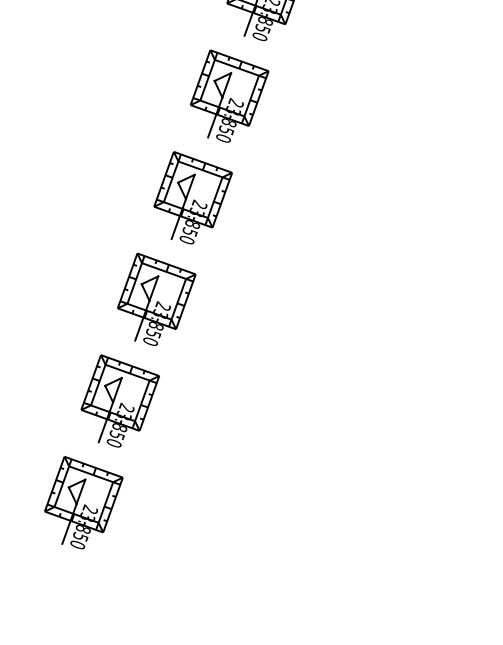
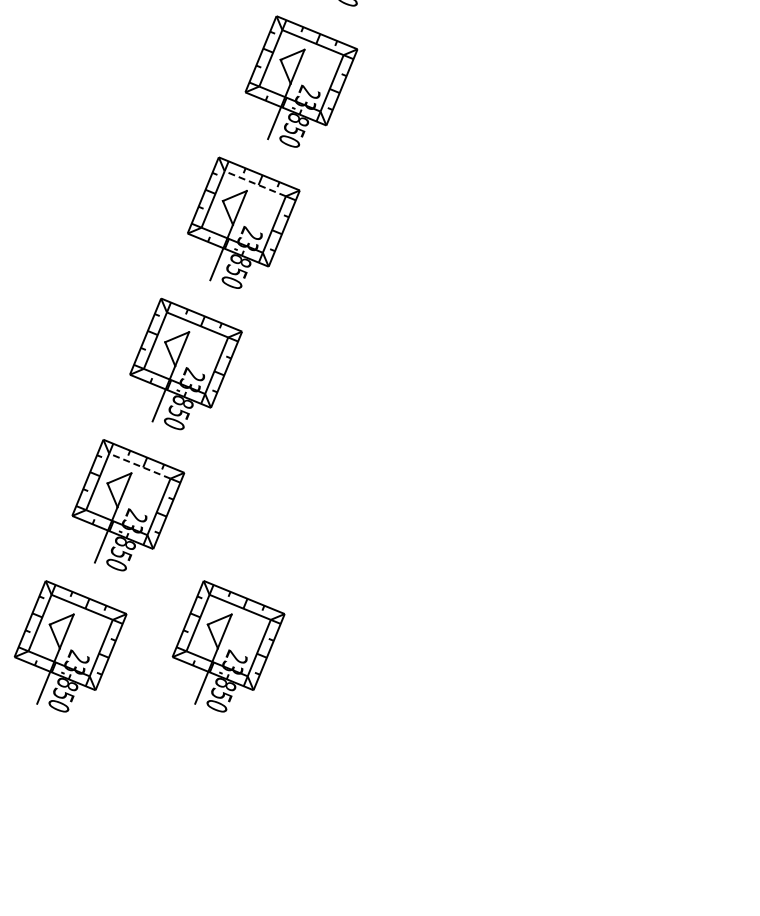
line: (199, 169) -> (254, 183), solid -> dashed
line: (127, 372) -> (139, 465), solid -> dashed
part: (195, 497) -> (228, 646), added

